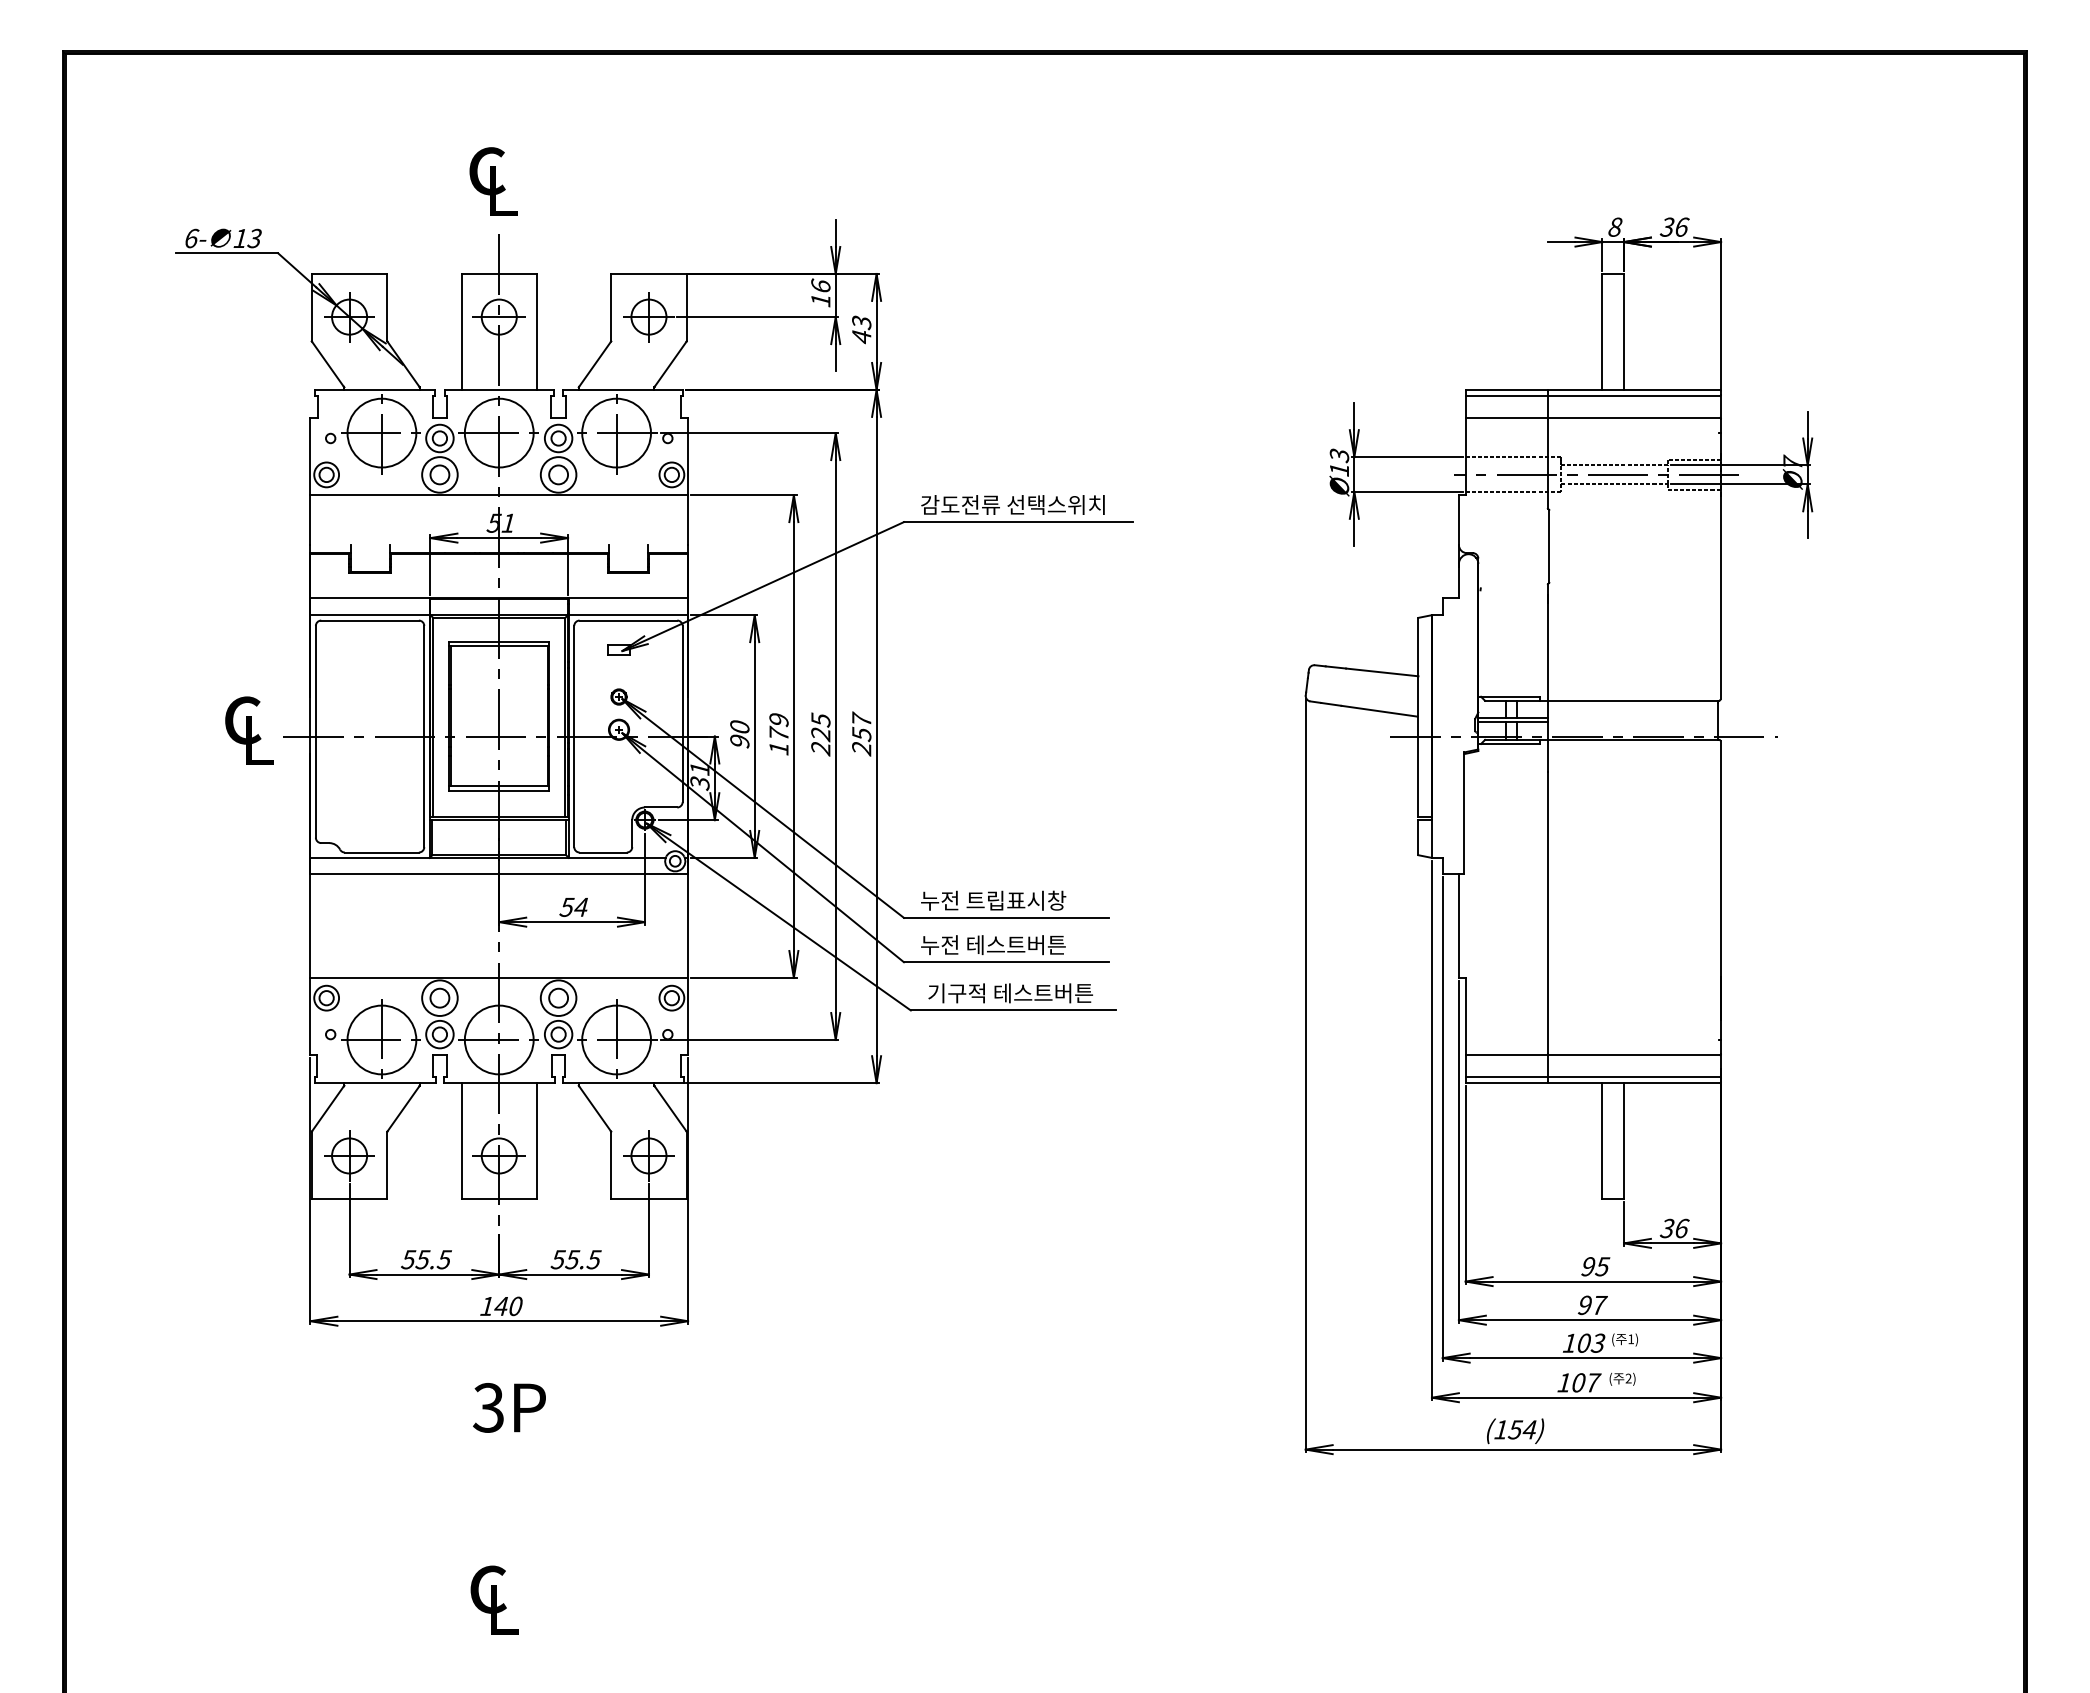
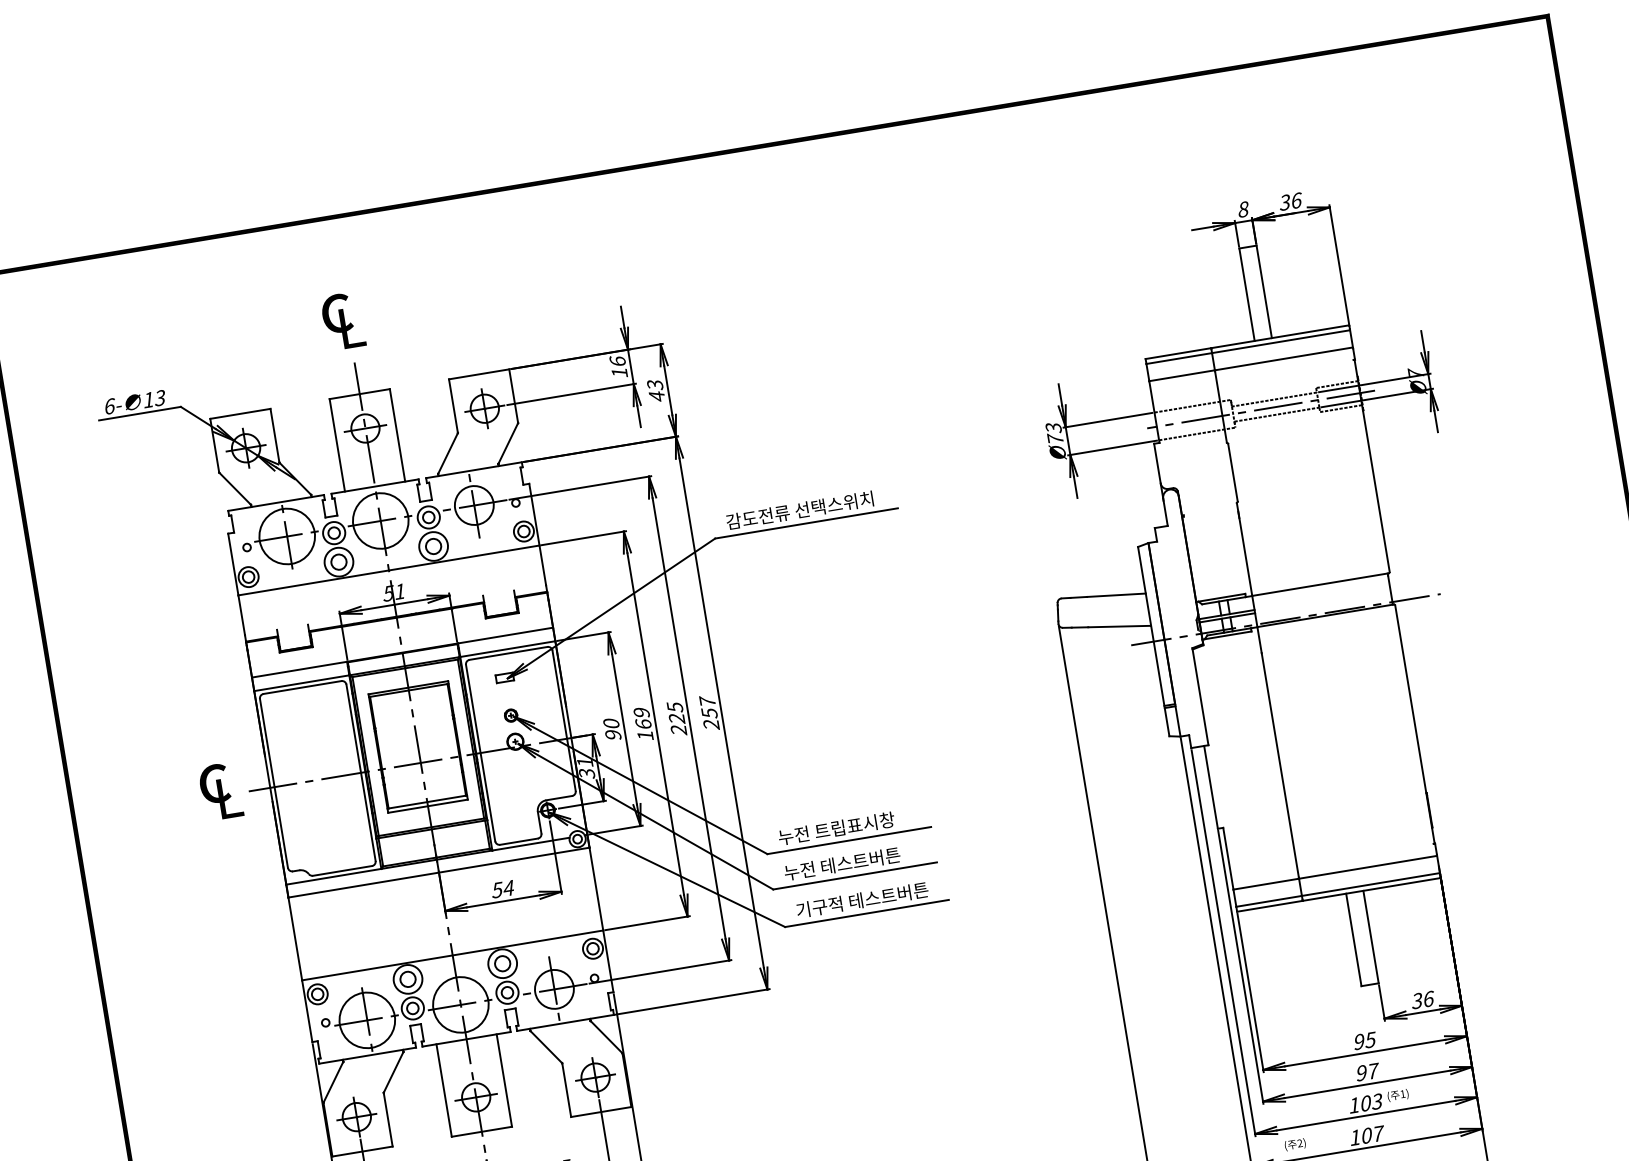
circle: (616, 432) -> (474, 505), size x0.7
text: (1339, 468) -> (1055, 438), Ø13 -> Ø73
text: (778, 732) -> (642, 722), 179 -> 169
circle: (616, 1039) -> (554, 989), size x0.7
text: (1622, 1378) -> (1295, 1144), moved

